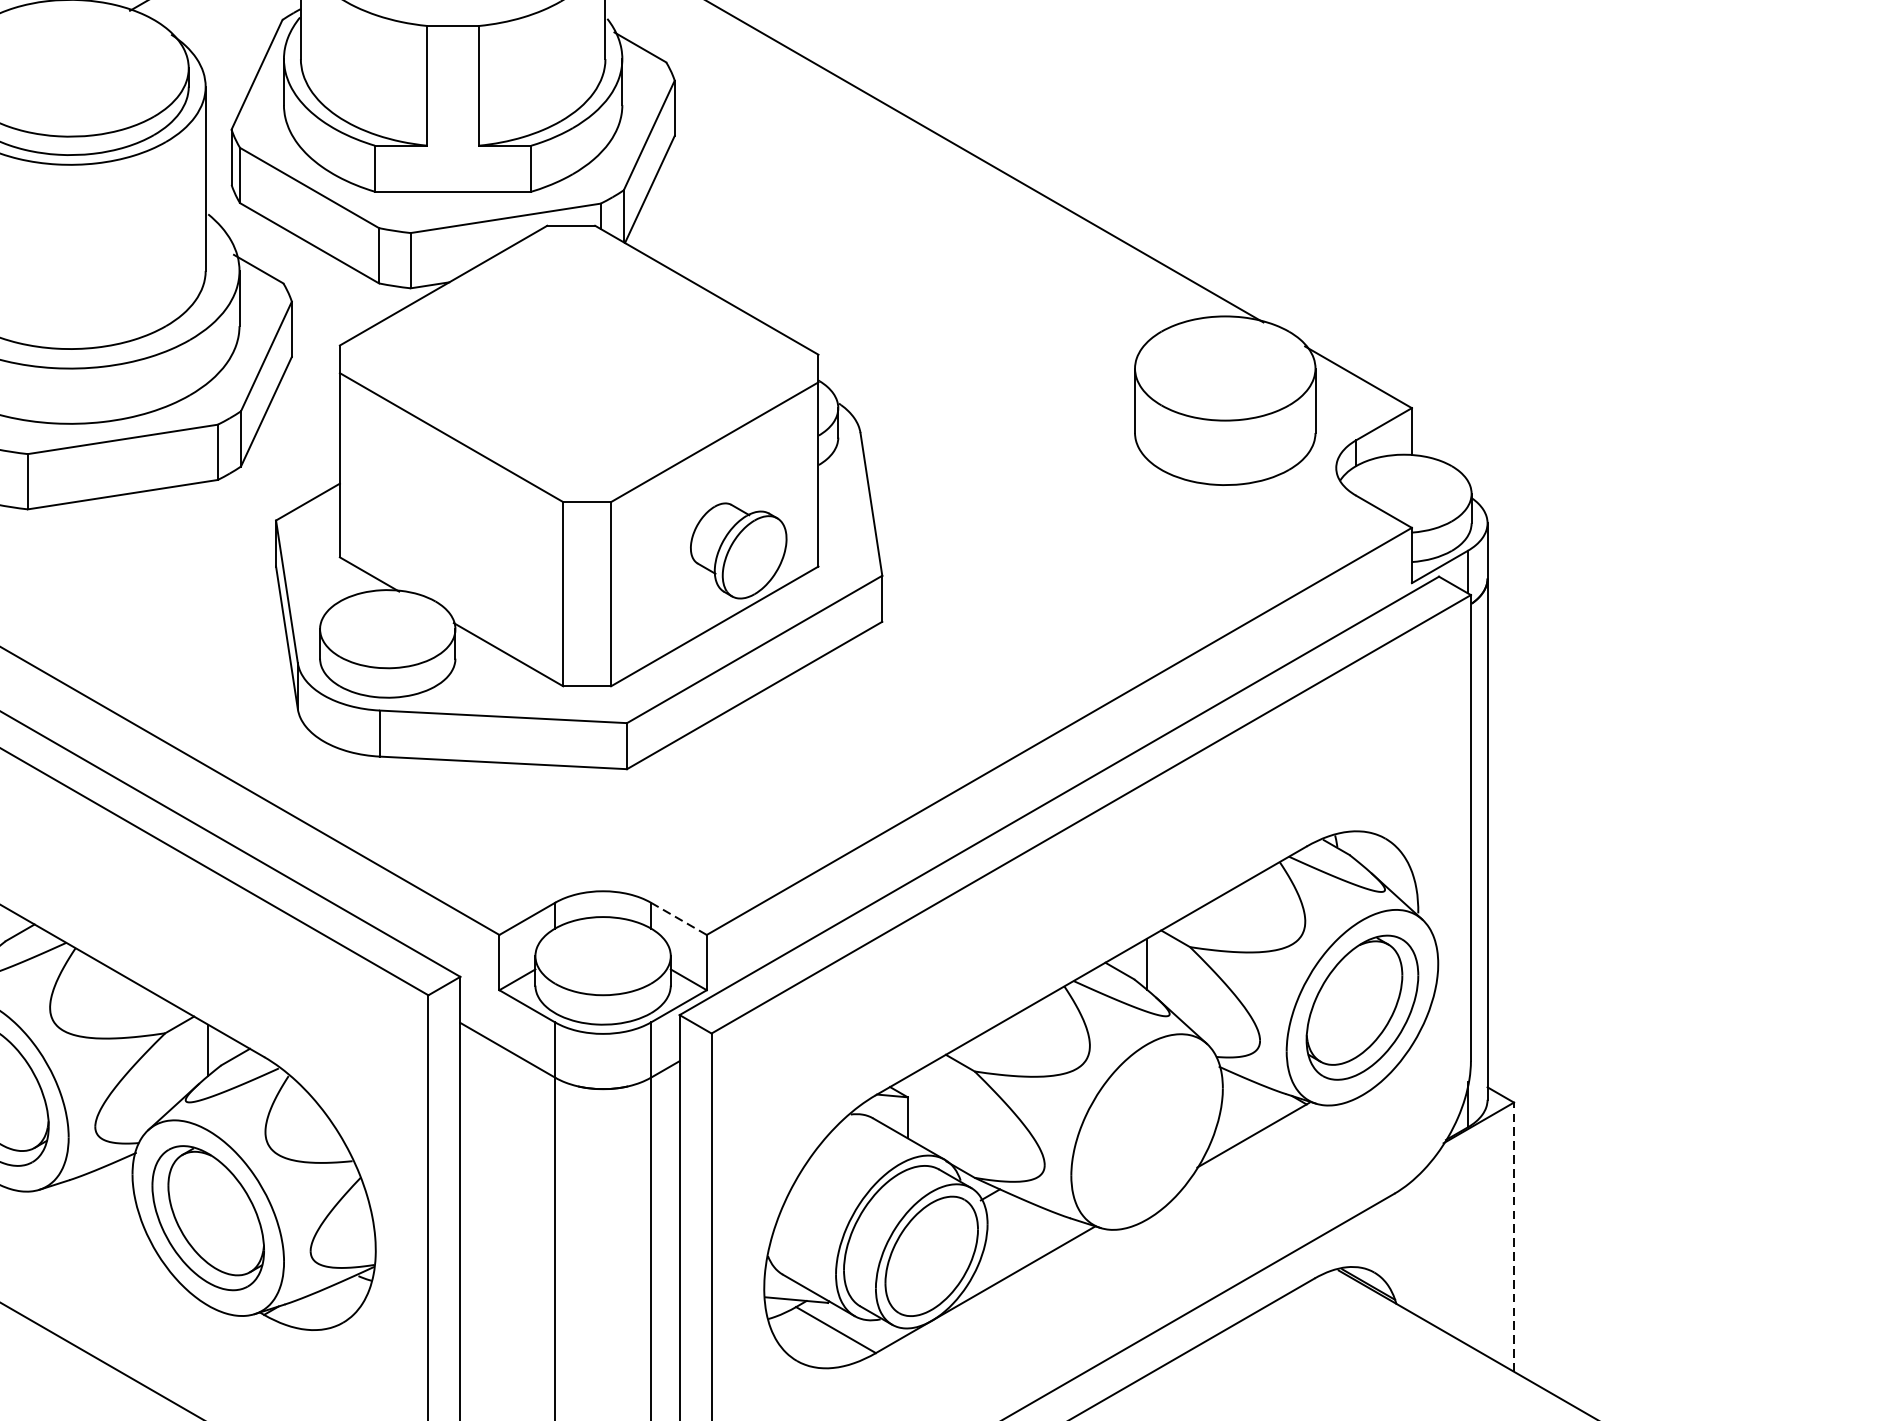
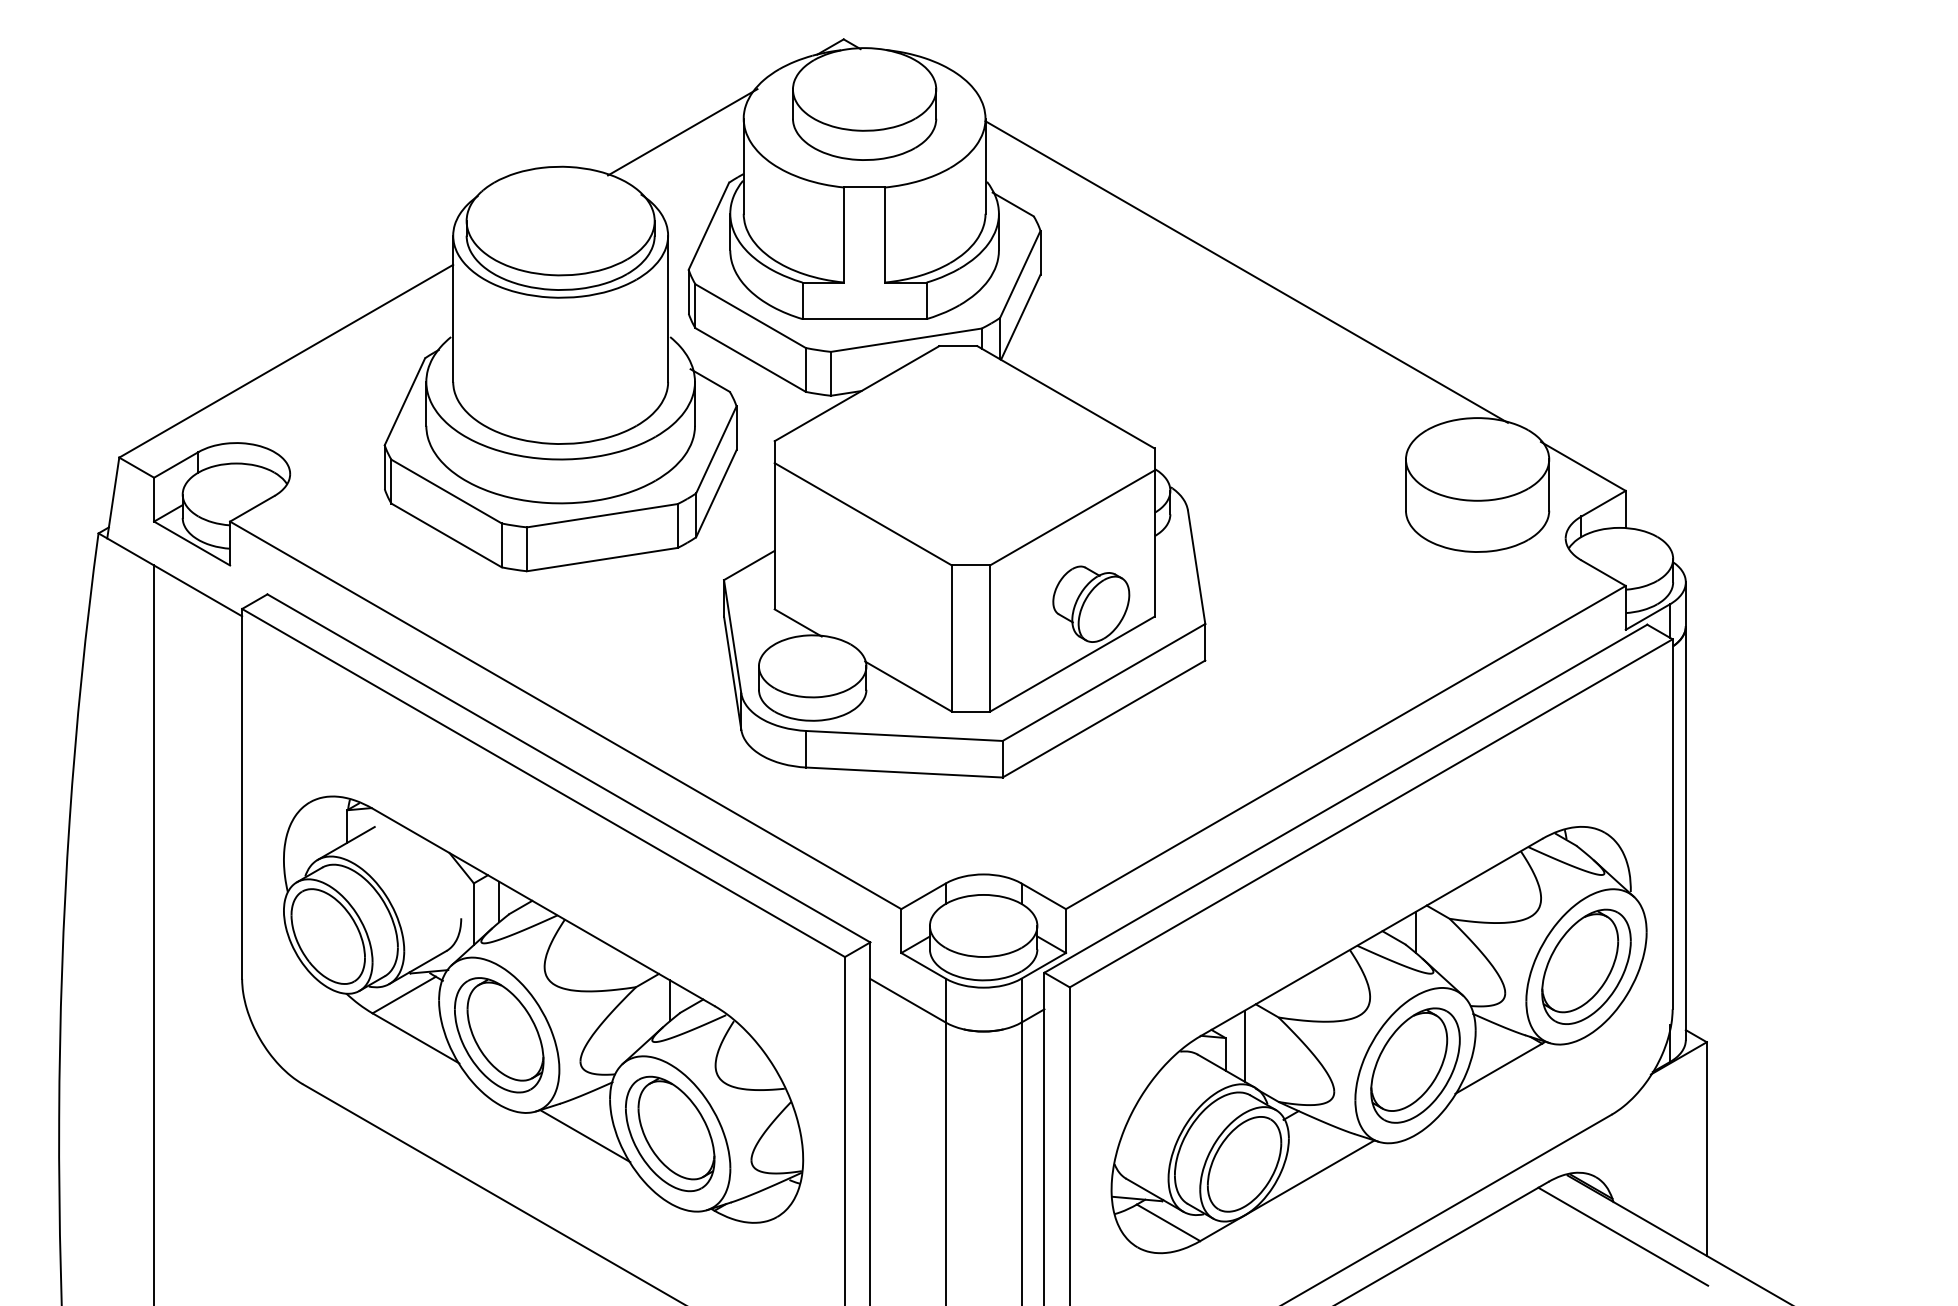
line: (678, 919) -> (1043, 896), dashed -> solid
line: (931, 1106) -> (1244, 1045), added
part: (1147, 1131) -> (1415, 1065), added
line: (101, 1221) -> (585, 1136), added
line: (1513, 1237) -> (1706, 1149), dashed -> solid
line: (1409, 1347) -> (1623, 1236), added

